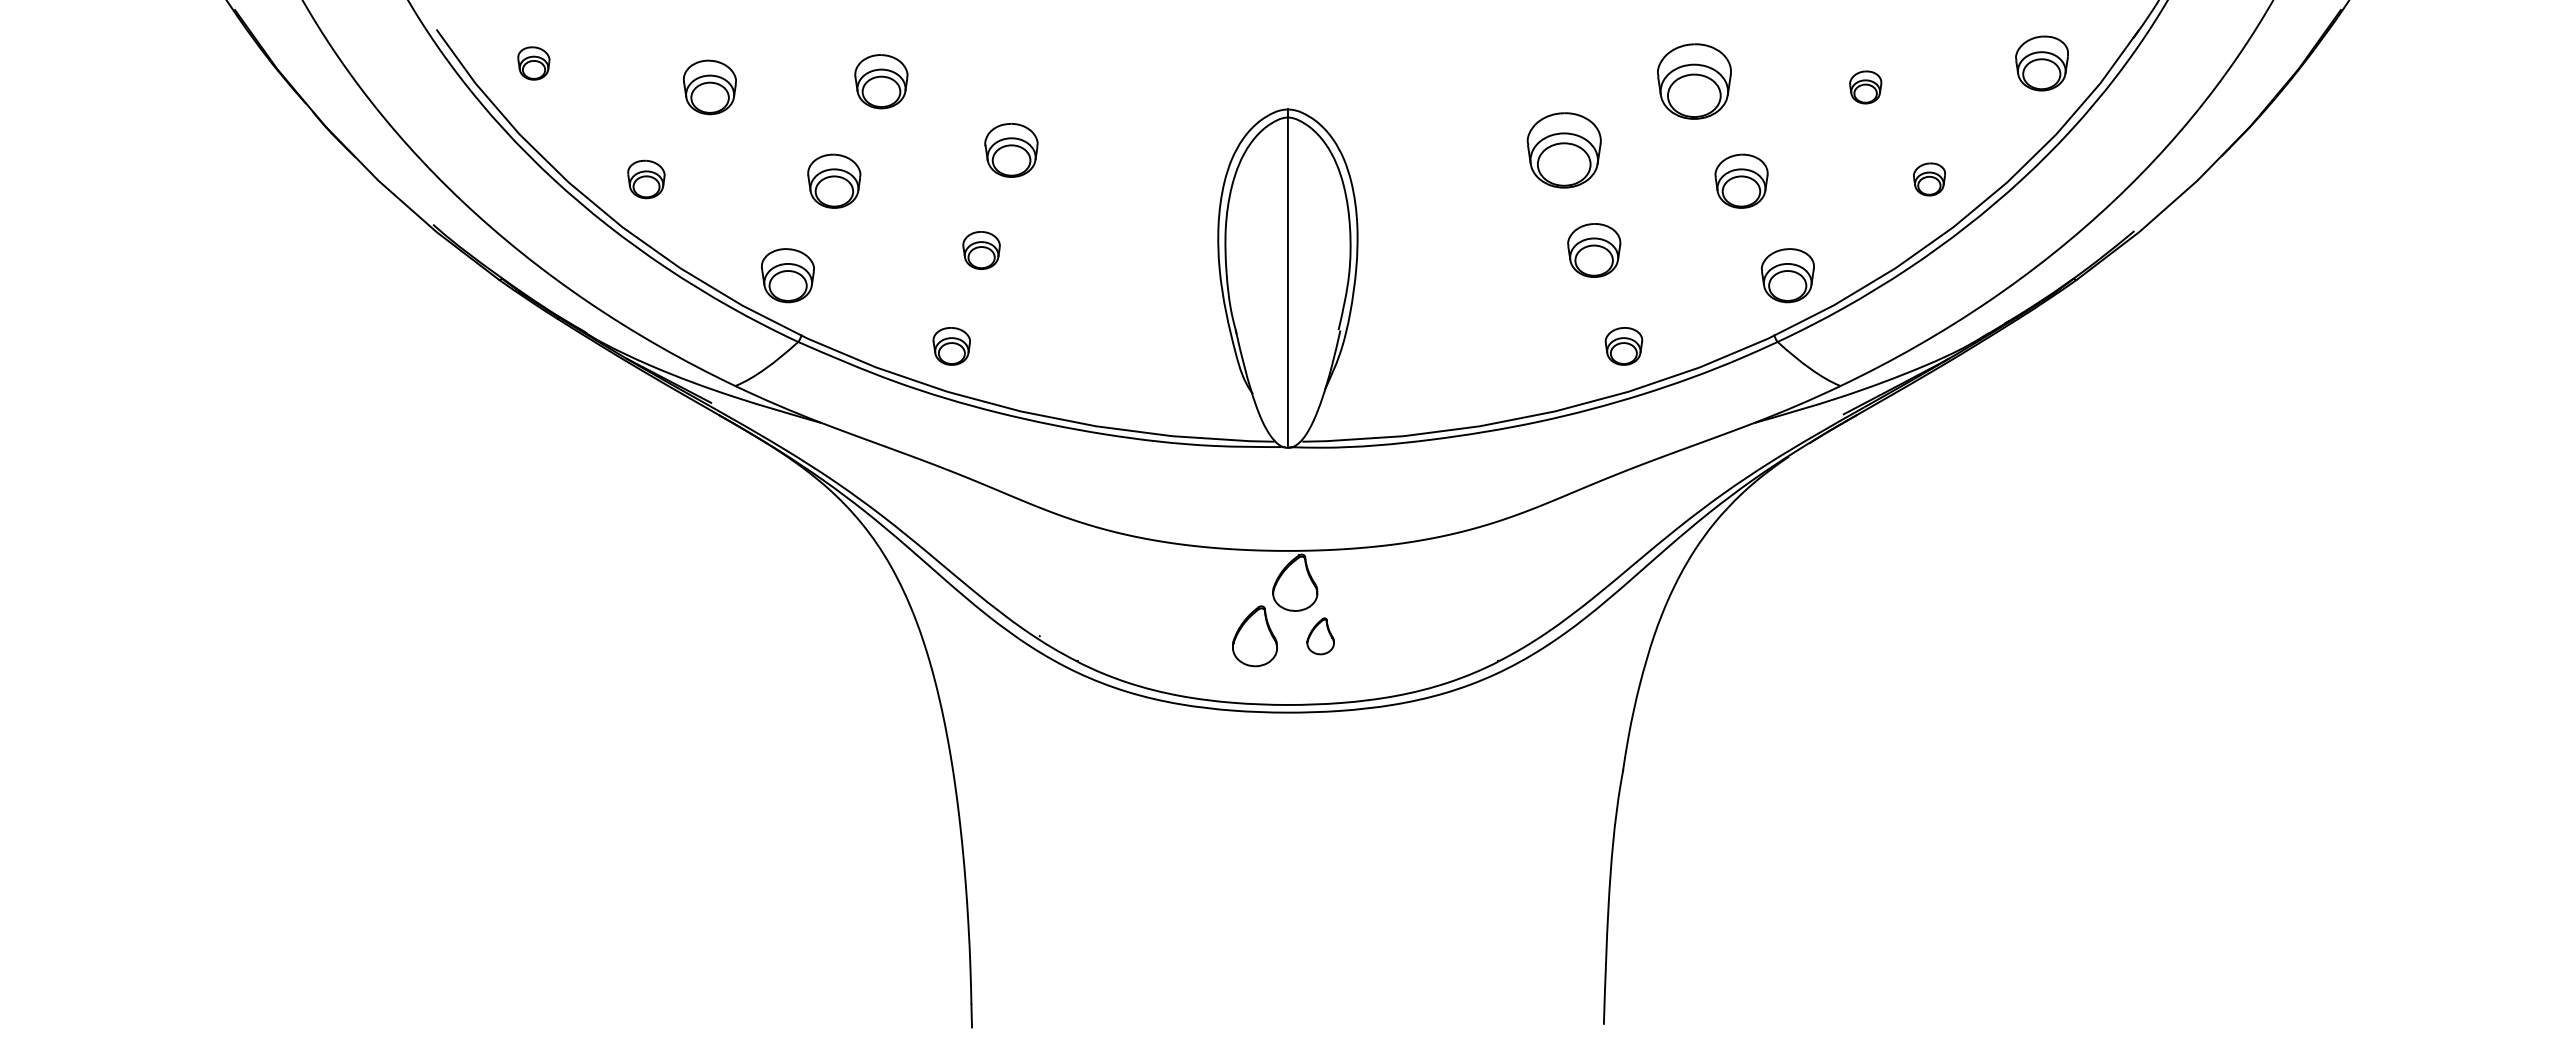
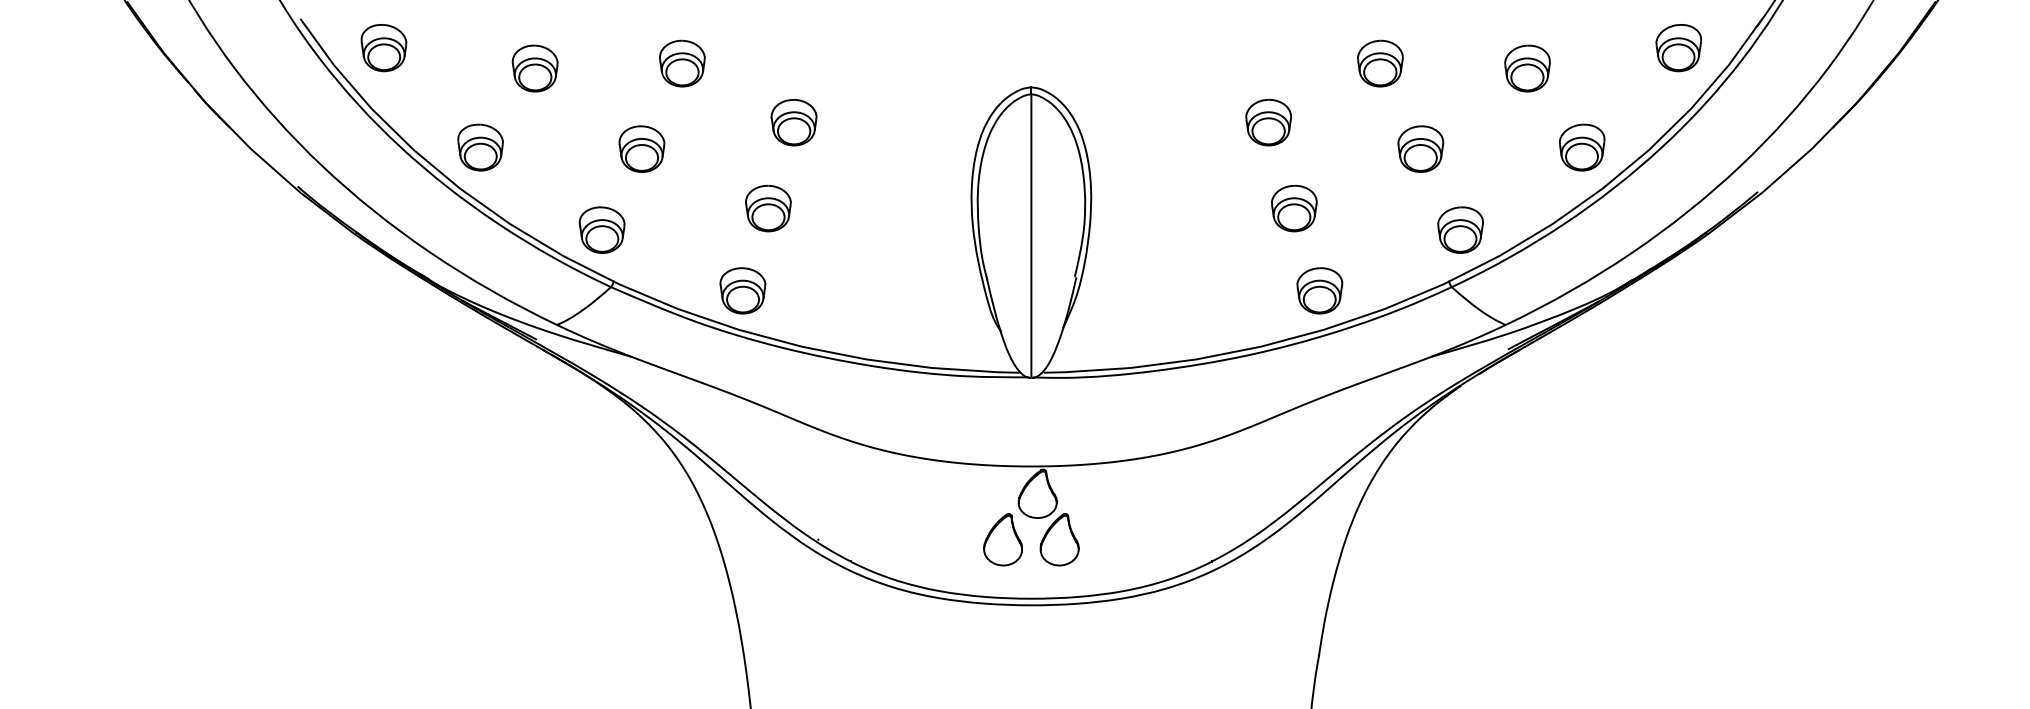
part: (533, 63) -> (383, 48), size x1.67
part: (1694, 81) -> (1380, 63), size x0.71
part: (1865, 87) -> (1527, 68), size x1.67
part: (1564, 150) -> (1268, 122), size x0.71
part: (646, 179) -> (480, 147), size x1.43
part: (1929, 179) -> (1582, 147), size x1.67
part: (981, 250) -> (768, 208), size x1.43
part: (951, 346) -> (742, 290), size x1.43
part: (1623, 346) -> (1319, 290), size x1.43
part: (1320, 636) -> (1059, 539), size x1.67

